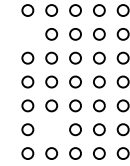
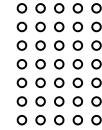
circle: (27, 33) -> (21, 26), added
circle: (51, 129) -> (40, 101), added

